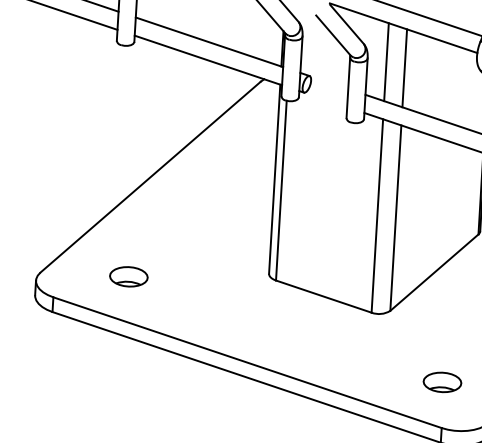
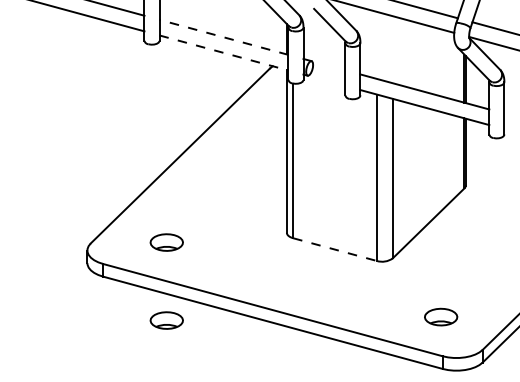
line: (208, 42) -> (223, 37), solid -> dashed
line: (207, 59) -> (223, 52), solid -> dashed
line: (386, 61) -> (376, 44), removed
line: (404, 68) -> (392, 49), removed
line: (324, 296) -> (335, 249), solid -> dashed
part: (123, 367) -> (166, 320), added

